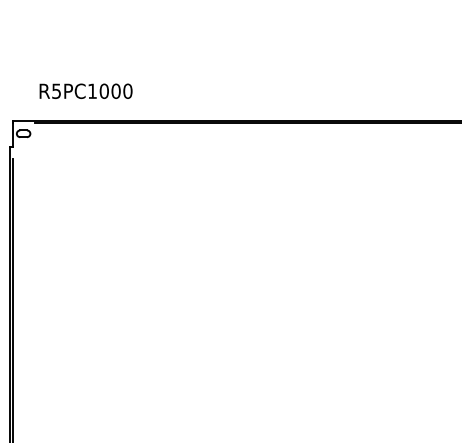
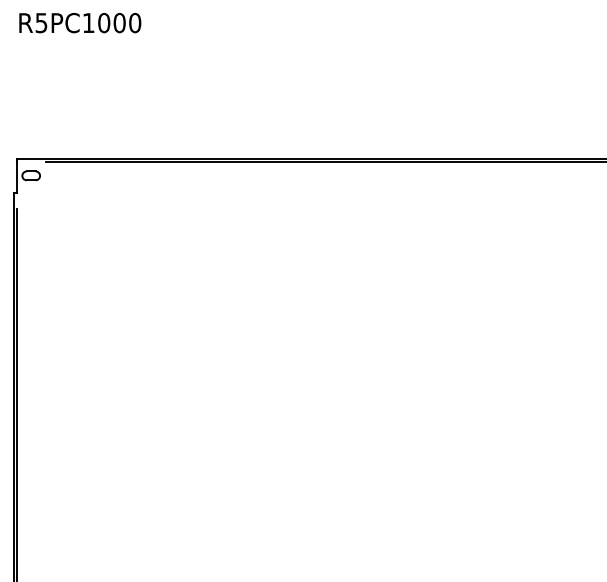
text: (86, 91) -> (80, 23), moved

